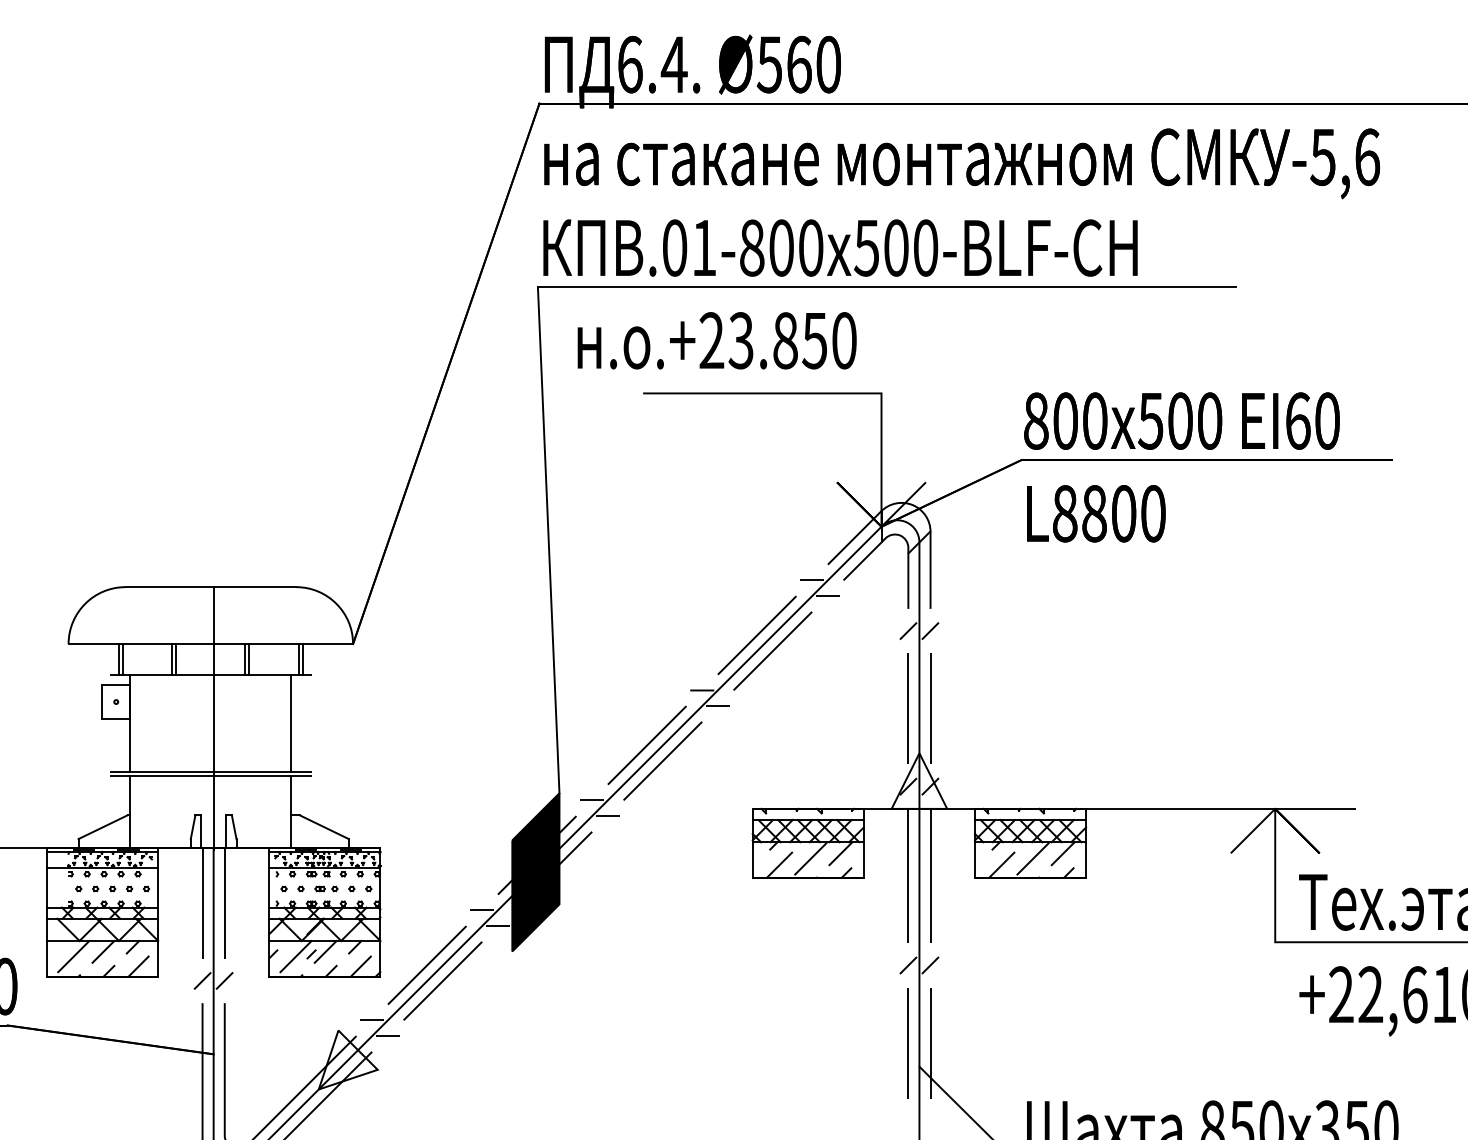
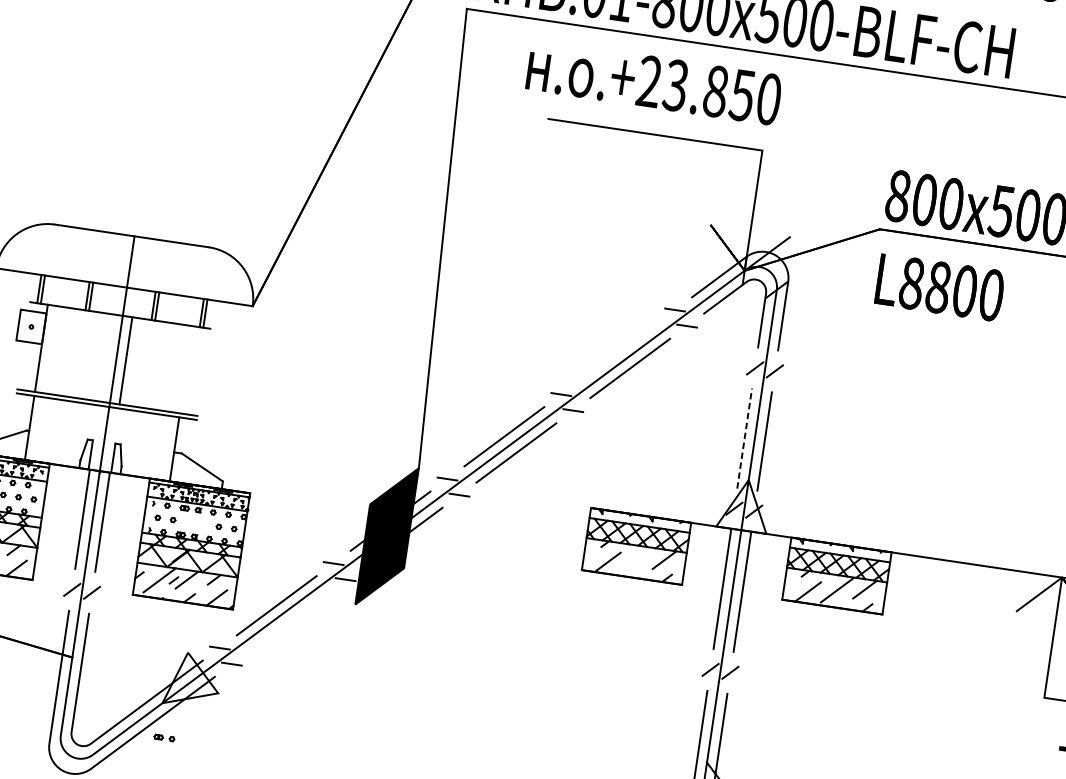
text: (716, 340) -> (653, 82), moved
line: (756, 635) -> (617, 352), removed
line: (908, 708) -> (744, 438), solid -> dashed
line: (291, 723) -> (126, 360), moved
line: (810, 858) -> (636, 560), removed
part: (326, 888) -> (164, 737), moved
line: (442, 980) -> (288, 621), removed

